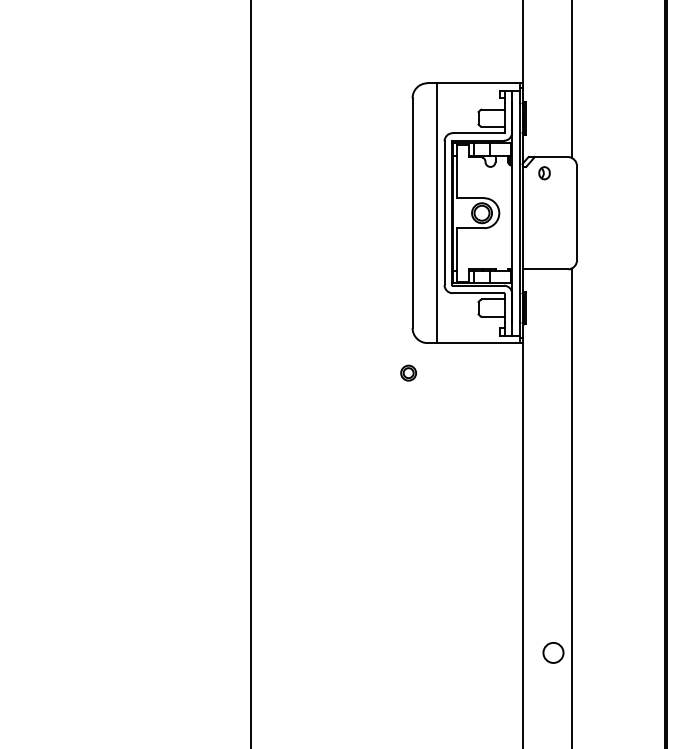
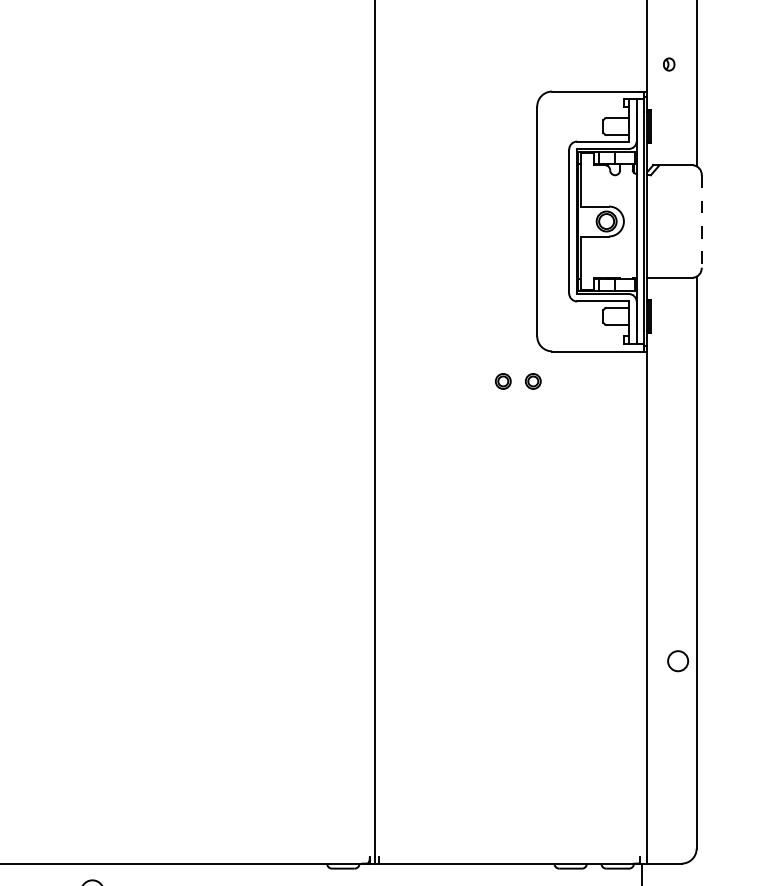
part: (544, 173) -> (669, 64), moved
line: (436, 213) -> (561, 221), removed
line: (576, 214) -> (701, 222), solid -> dashed
part: (377, 373) -> (502, 381), added

